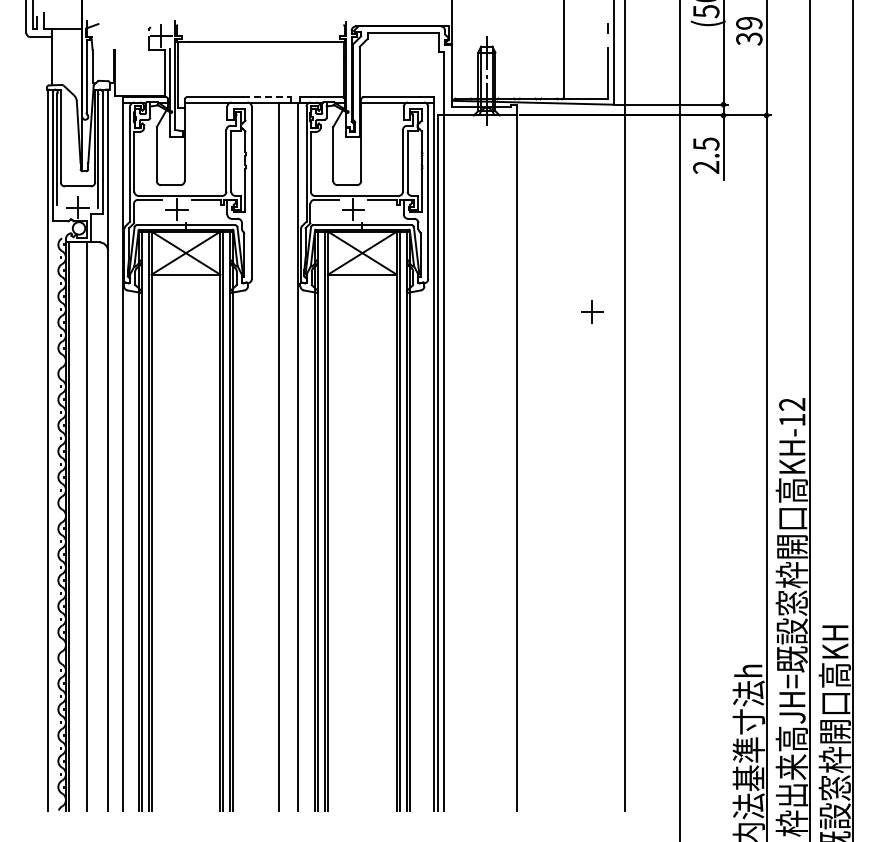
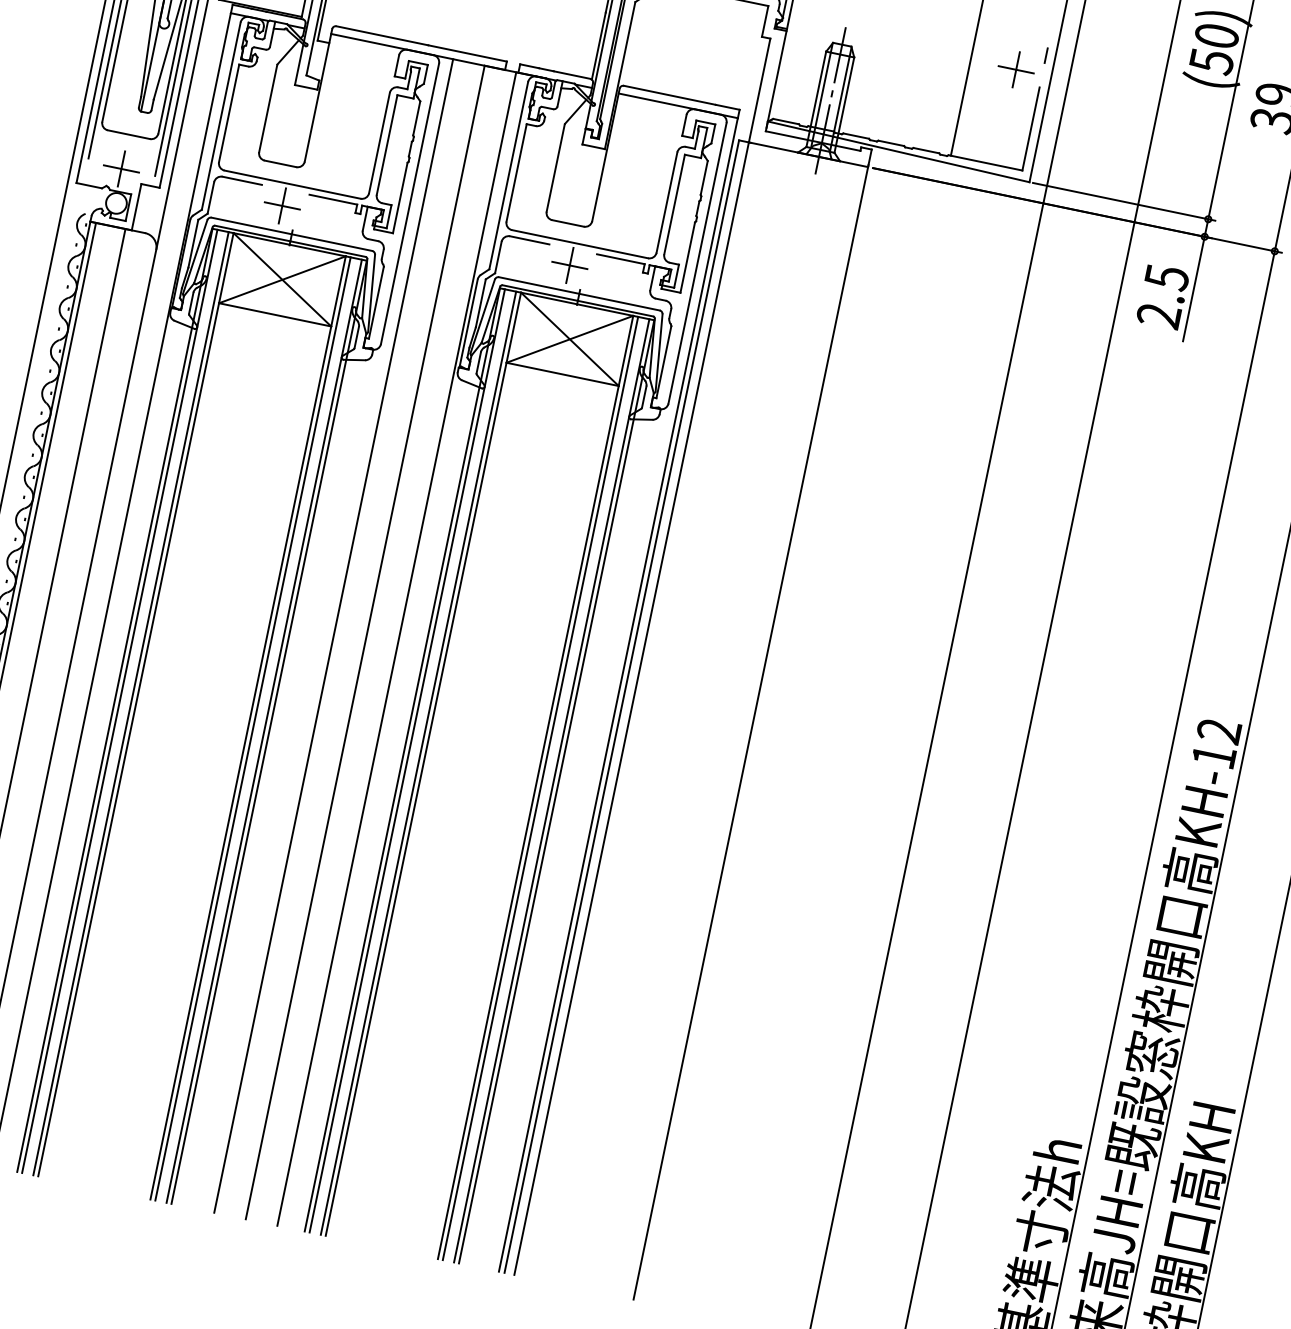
line: (267, 97) -> (467, 53), dashed -> solid
part: (592, 311) -> (1016, 68), moved
line: (259, 456) -> (333, 635), added

